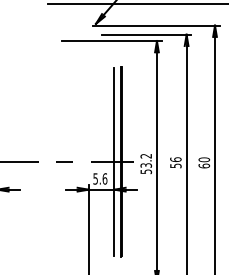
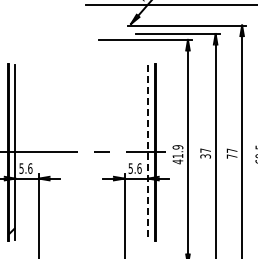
line: (114, 161) -> (148, 152), solid -> dashed
text: (175, 162) -> (205, 153), 56 -> 37
text: (203, 162) -> (231, 153), 60 -> 77
text: (145, 163) -> (177, 154), 53.2 -> 41.9

